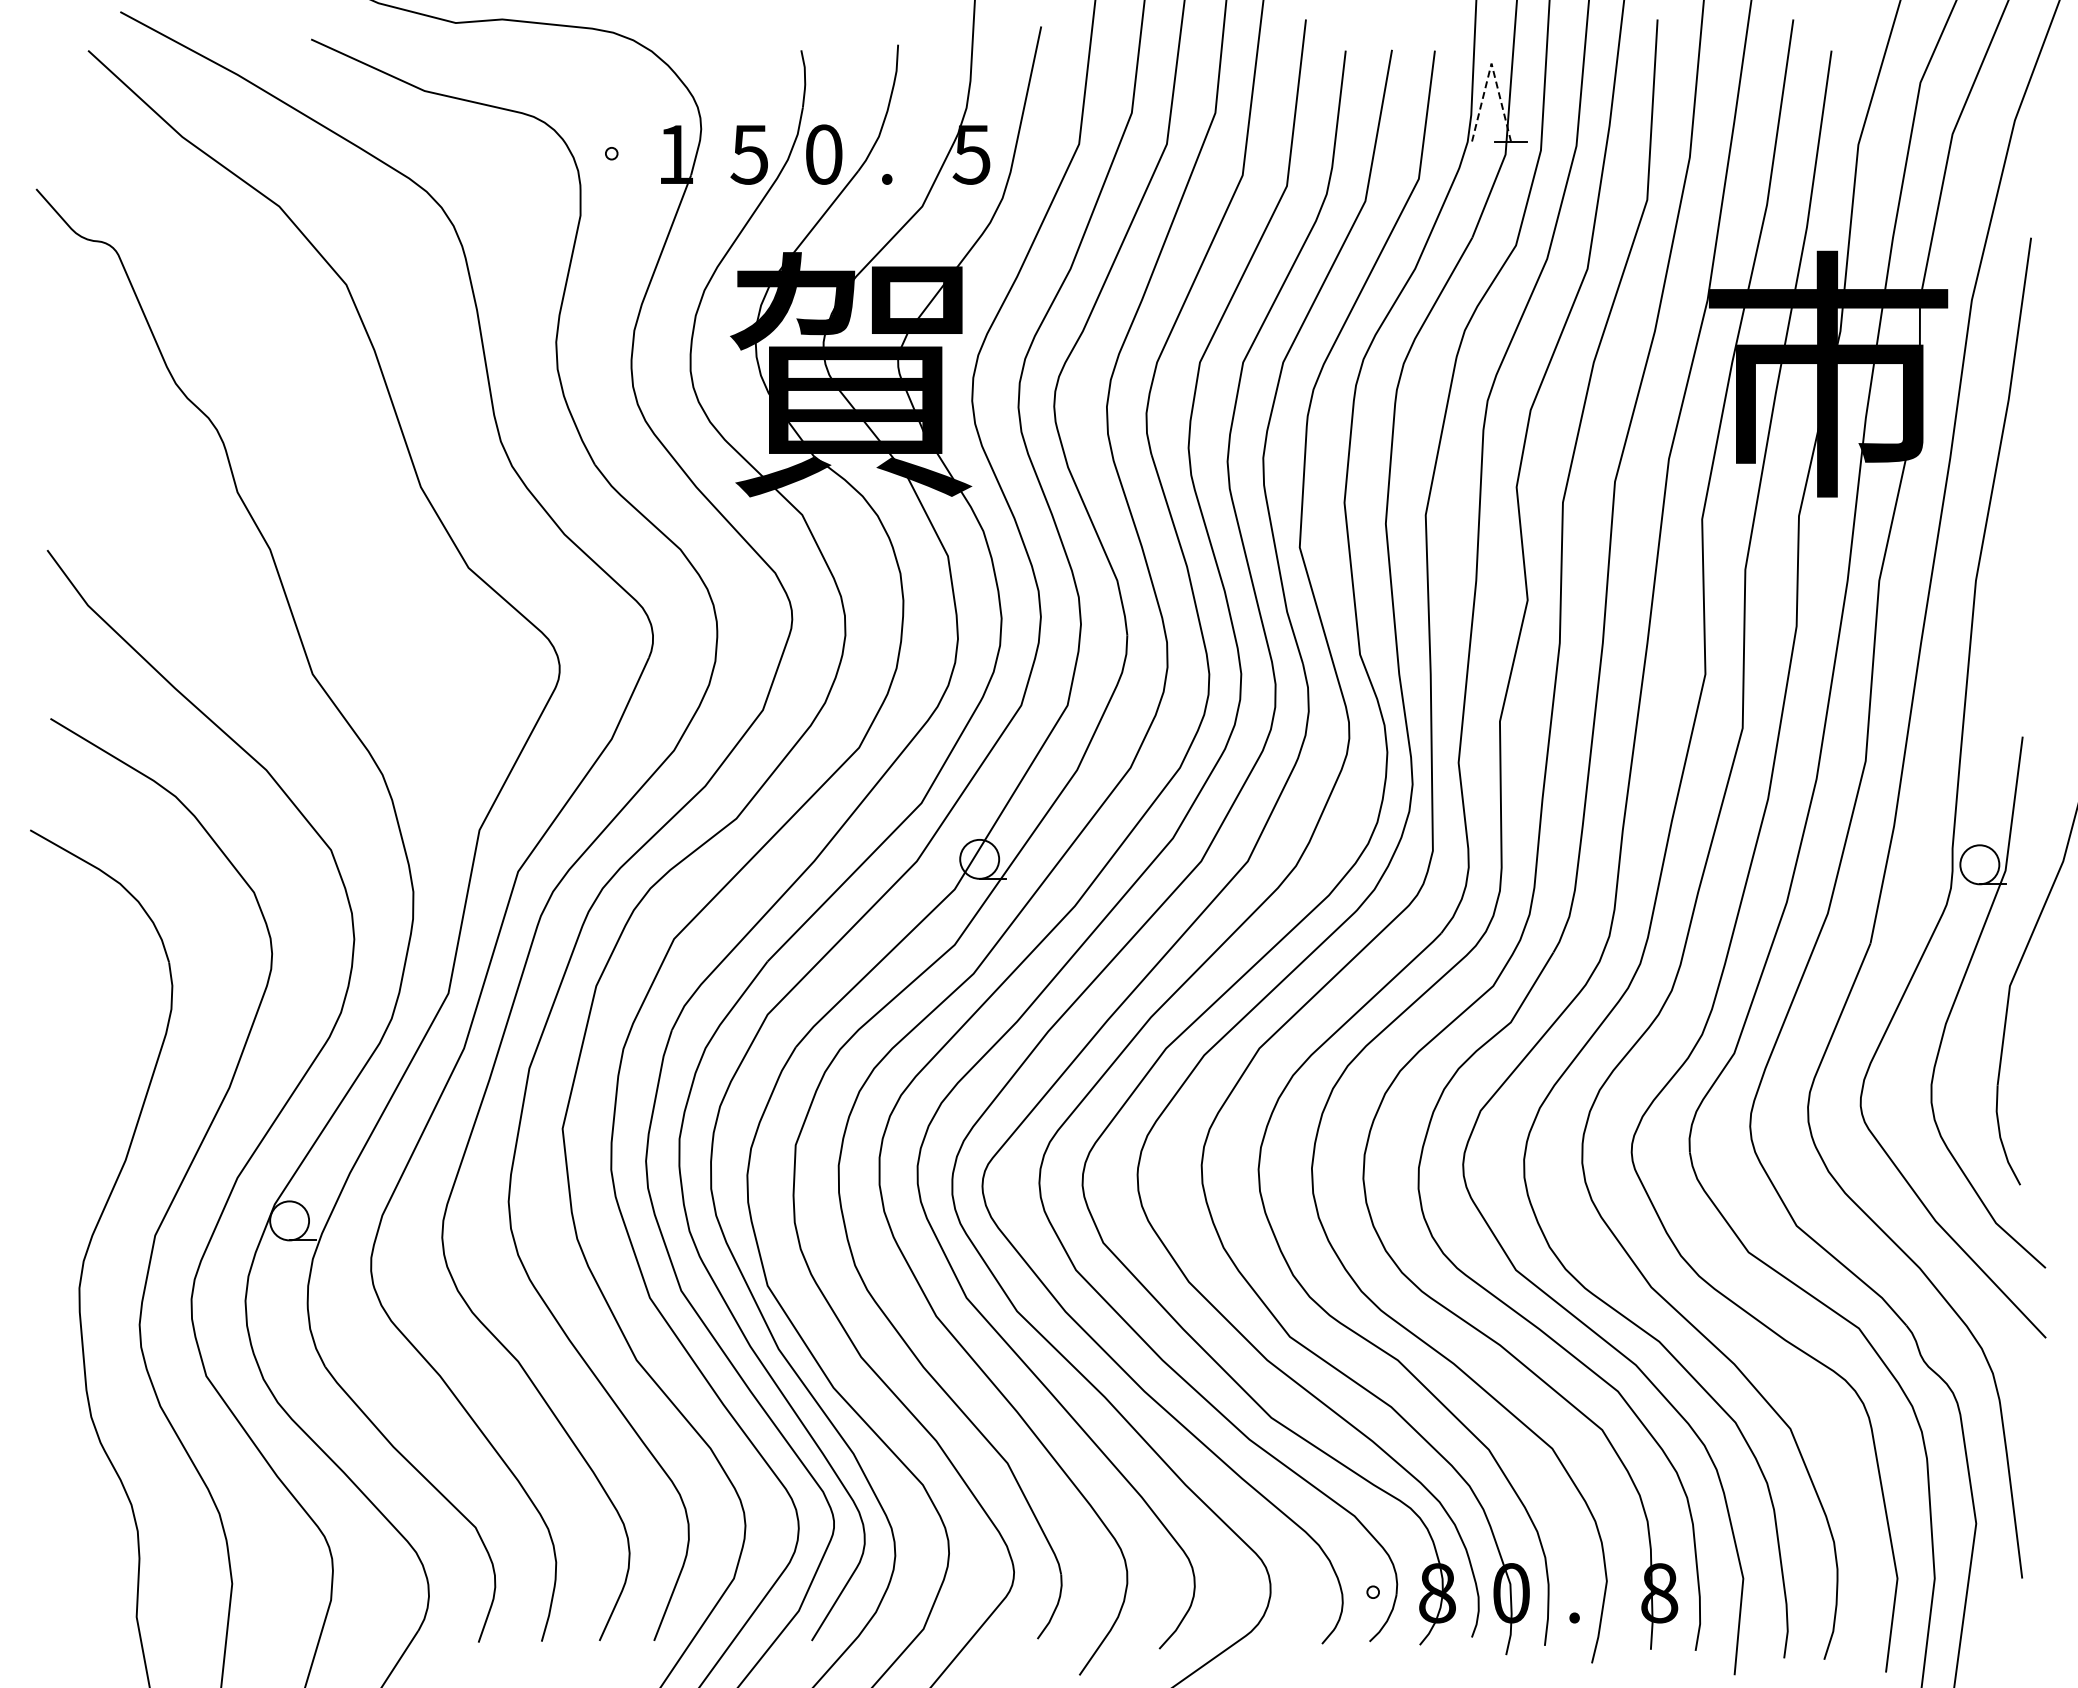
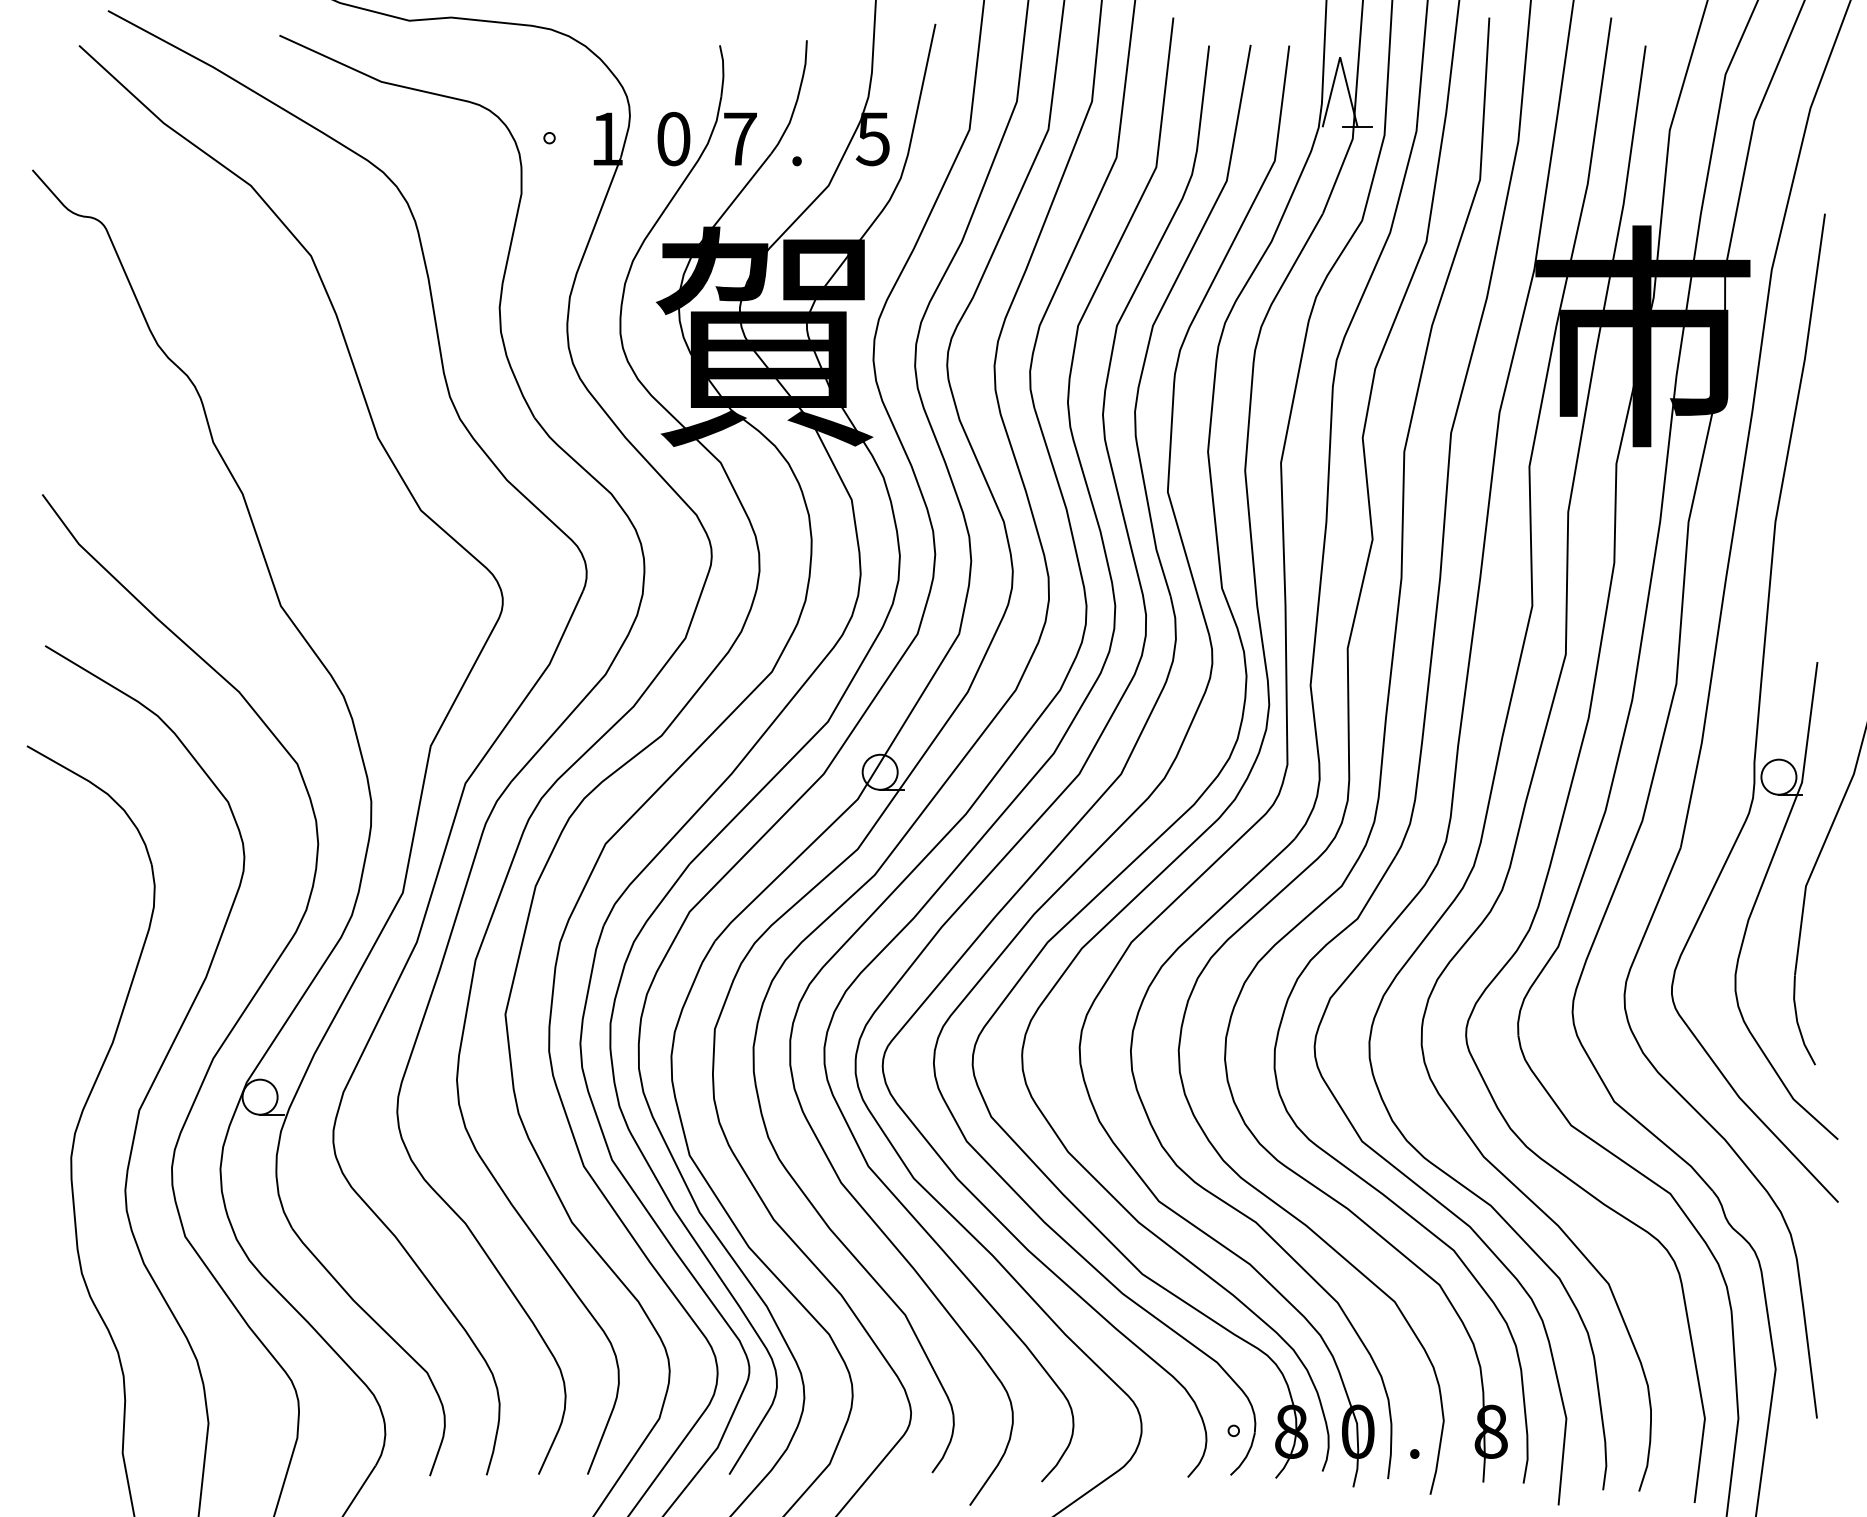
line: (1491, 63) -> (1340, 57), dashed -> solid
text: (749, 154) -> (673, 138), 5 -> 0
text: (824, 154) -> (740, 138), 0 -> 7

